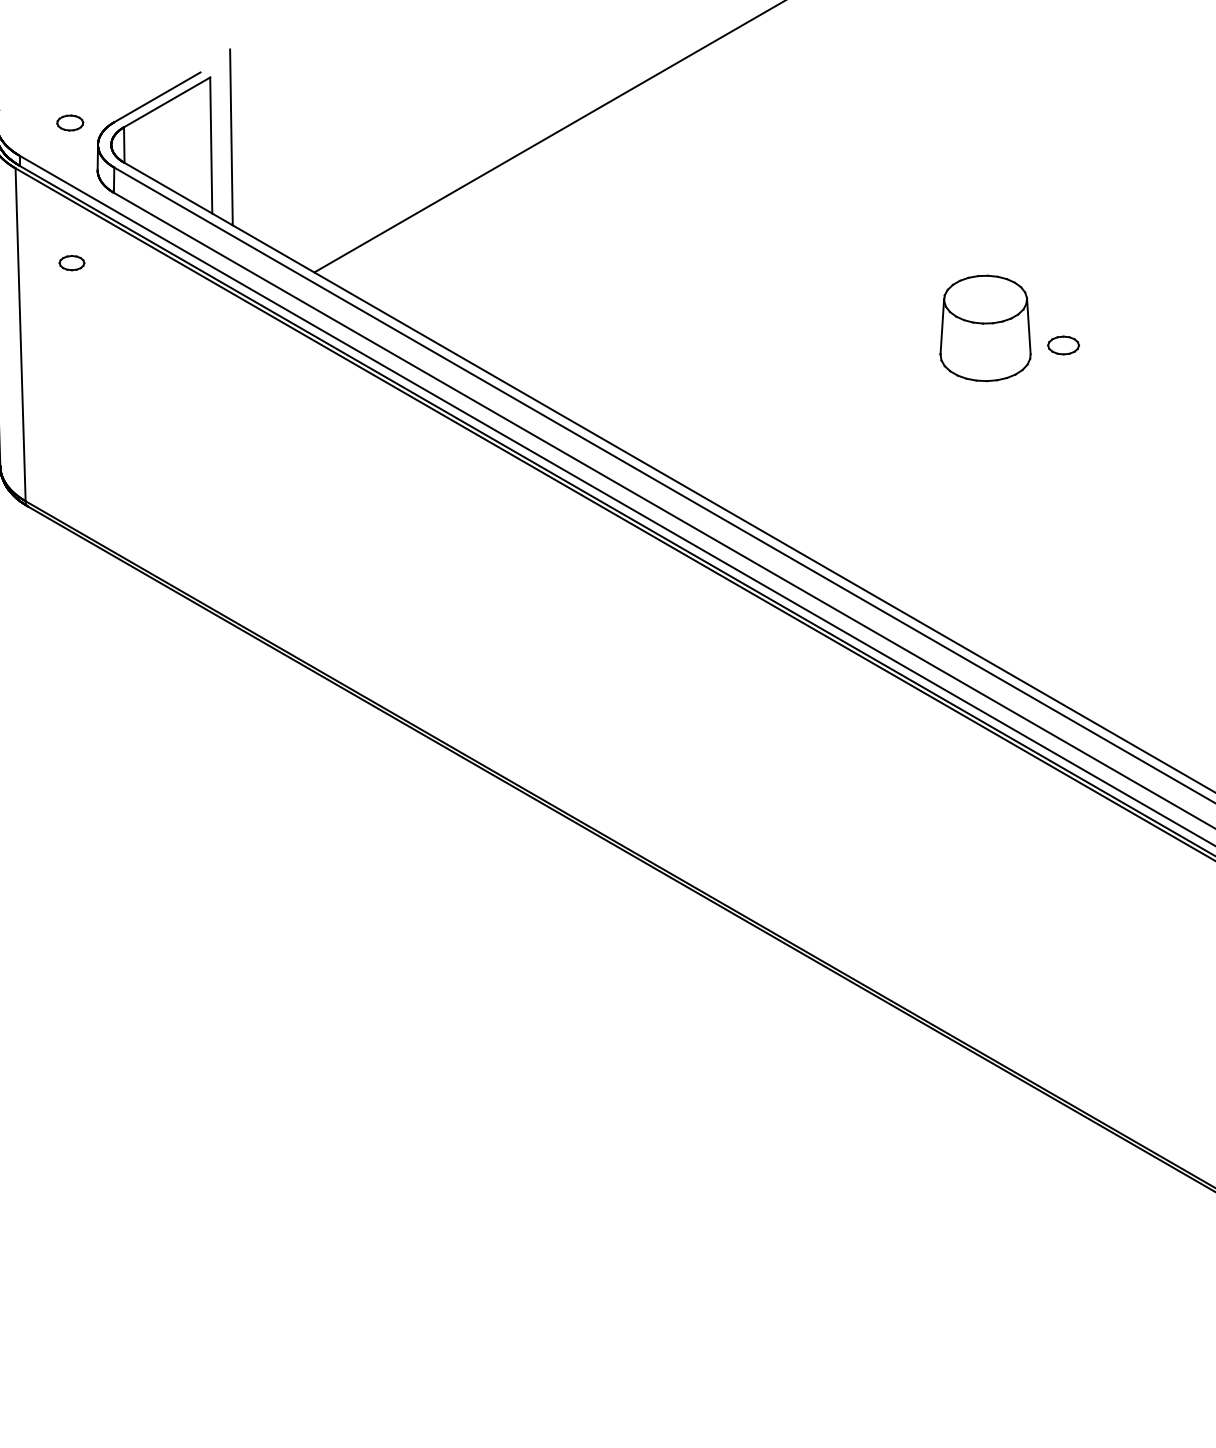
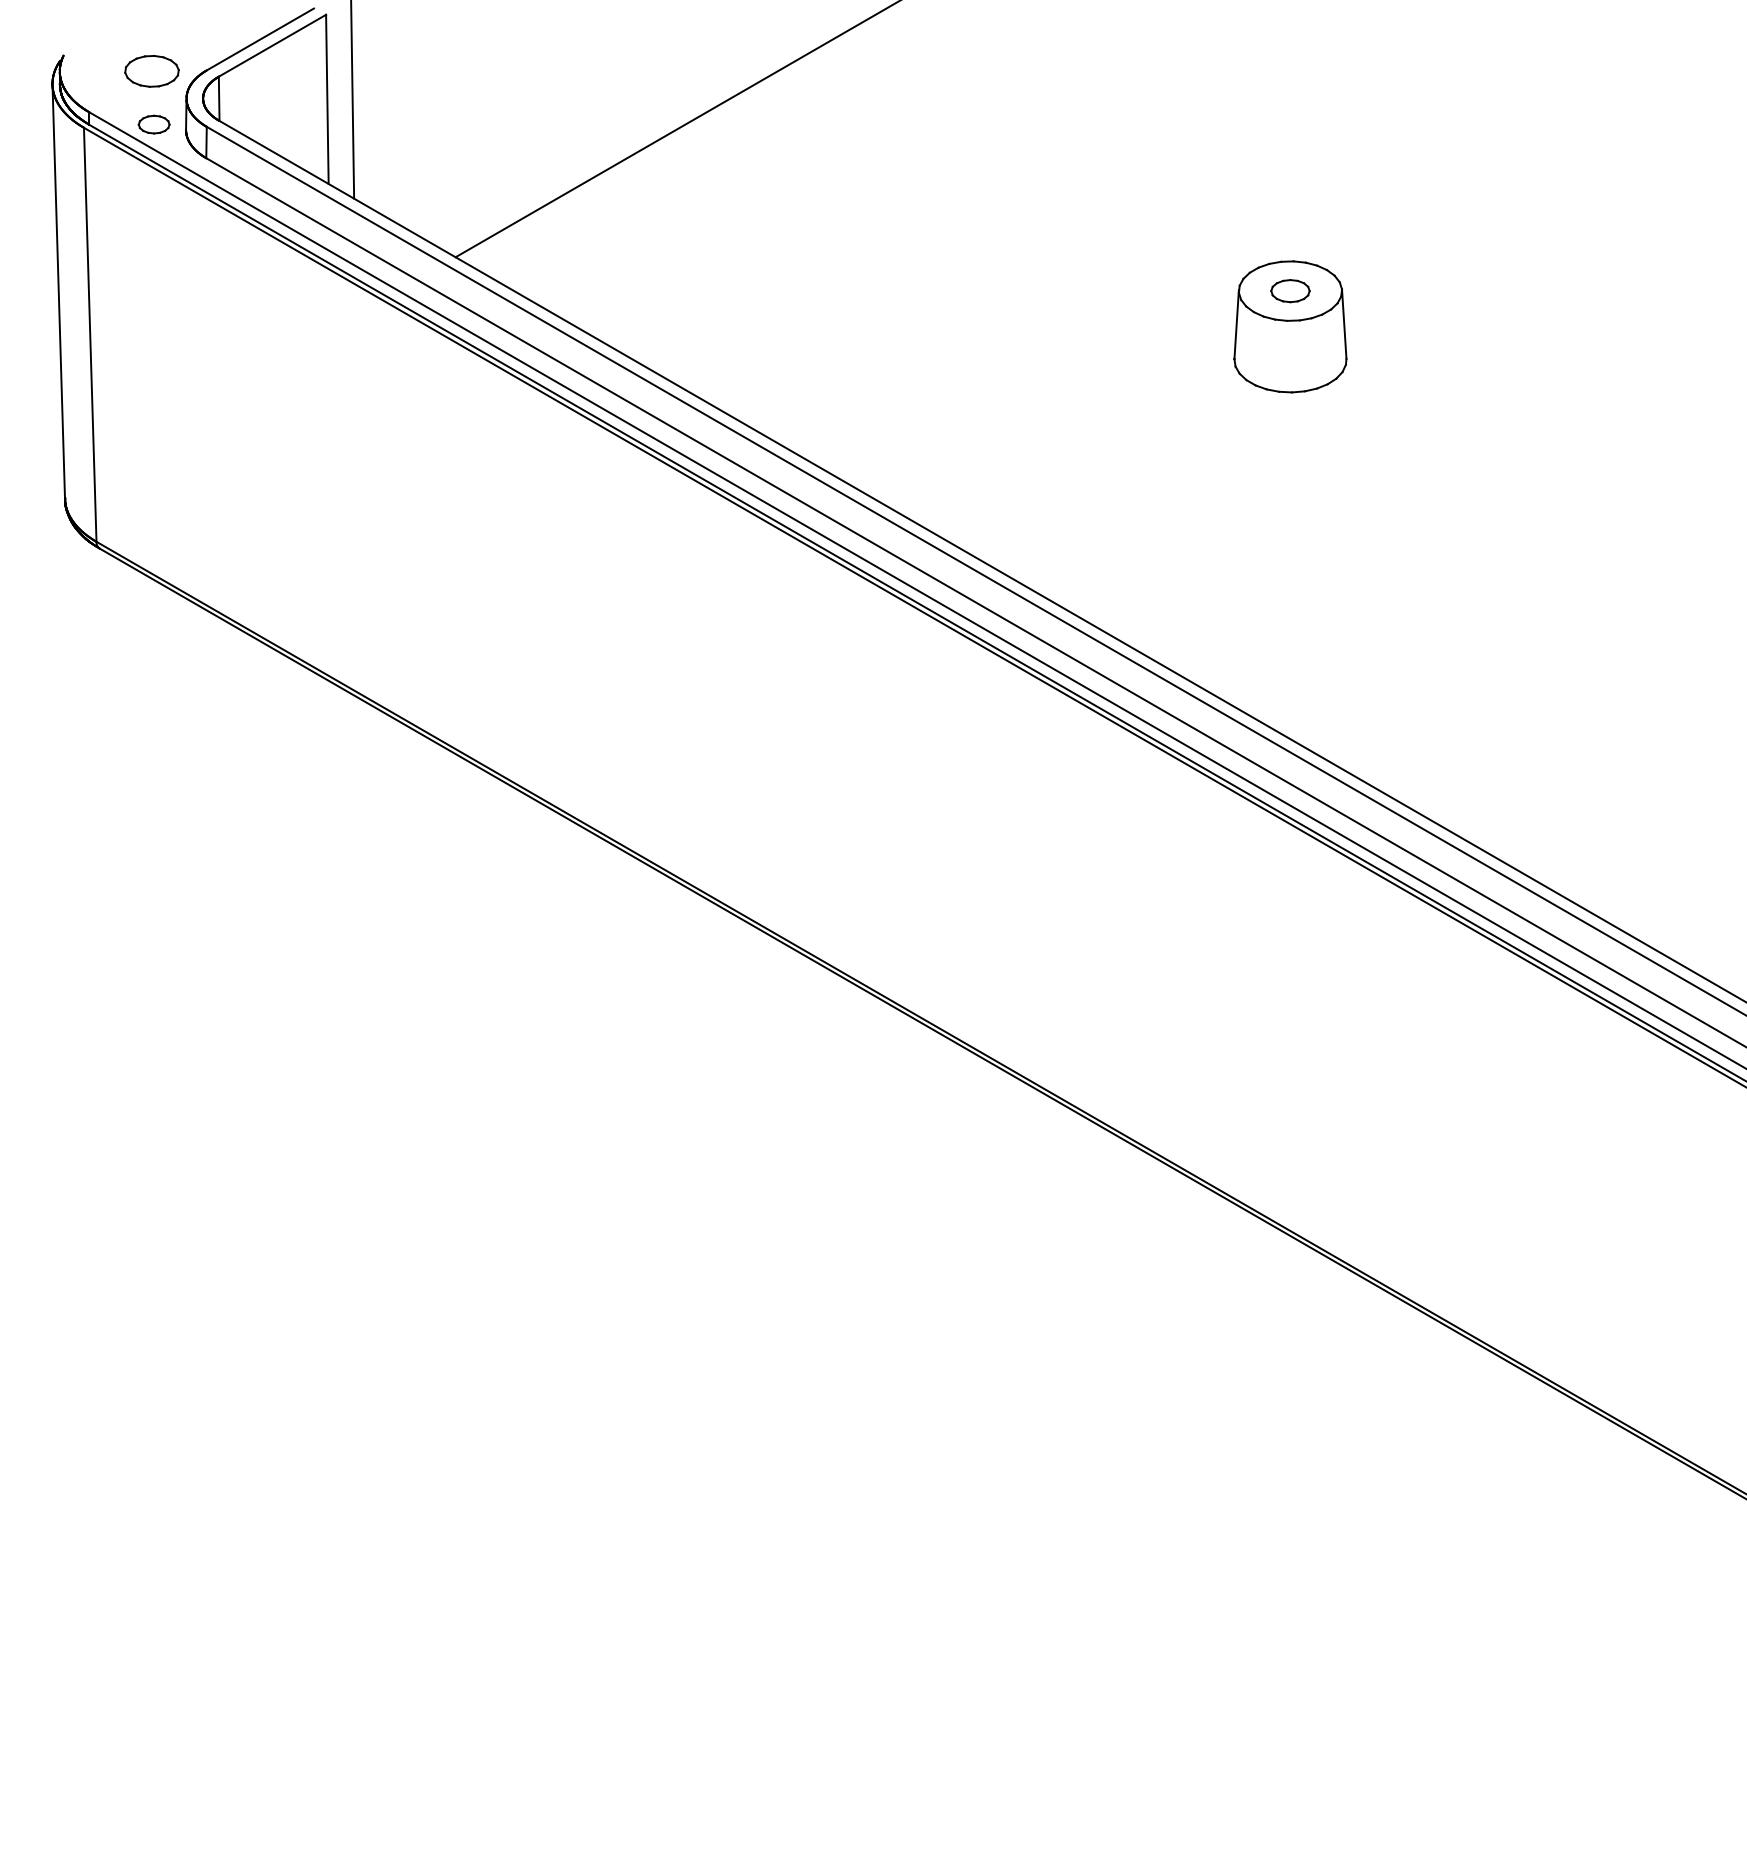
part: (69, 123) -> (151, 71), size x1.67
part: (71, 263) -> (153, 124), moved
part: (1063, 345) -> (1290, 291), moved

